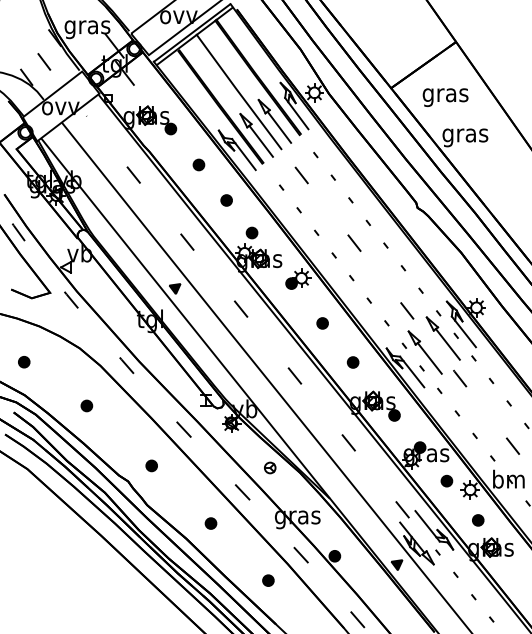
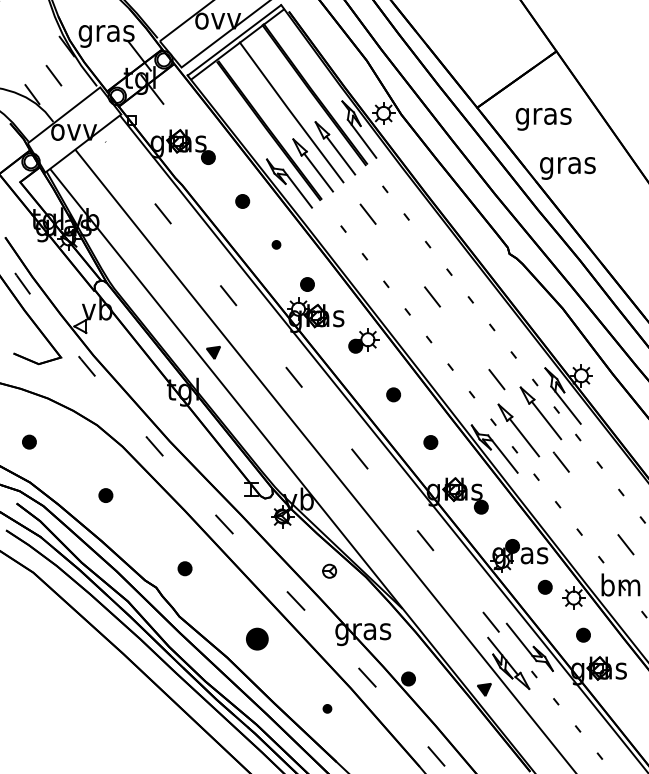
part: (226, 200) -> (276, 244), size x0.6
part: (211, 523) -> (257, 638), size x1.6
part: (268, 580) -> (327, 708), size x0.6

